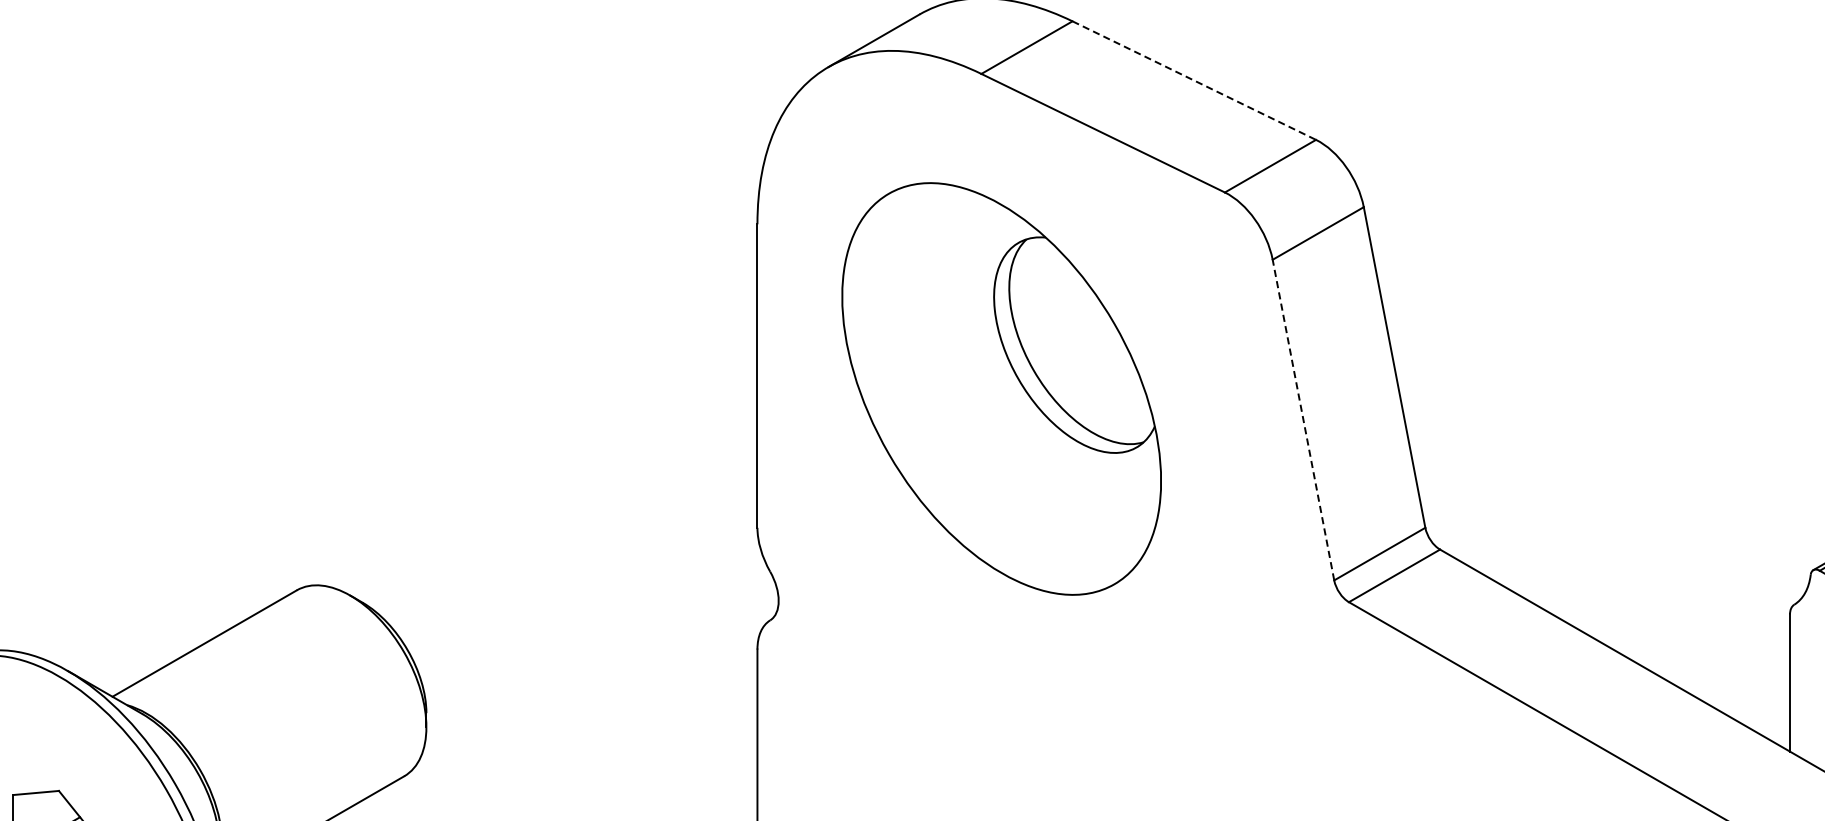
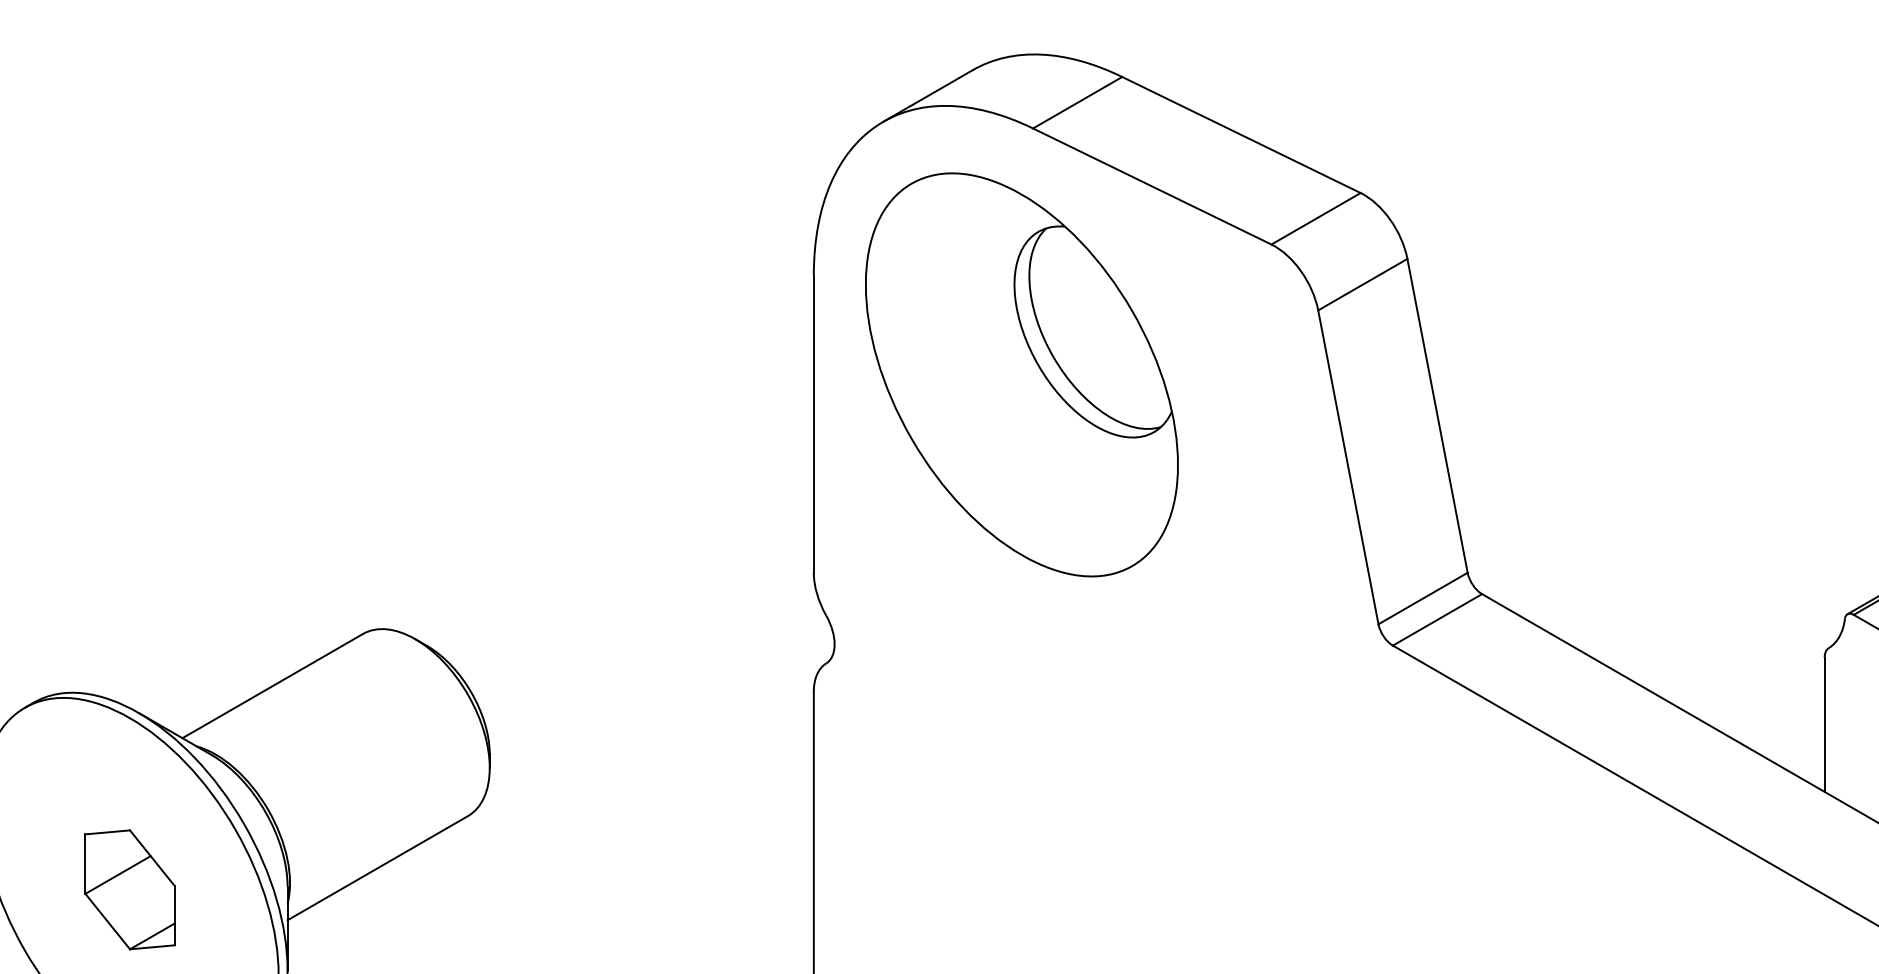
line: (1194, 81) -> (1241, 135), dashed -> solid
part: (1001, 388) -> (1021, 374), moved
line: (1303, 420) -> (1348, 467), dashed -> solid

